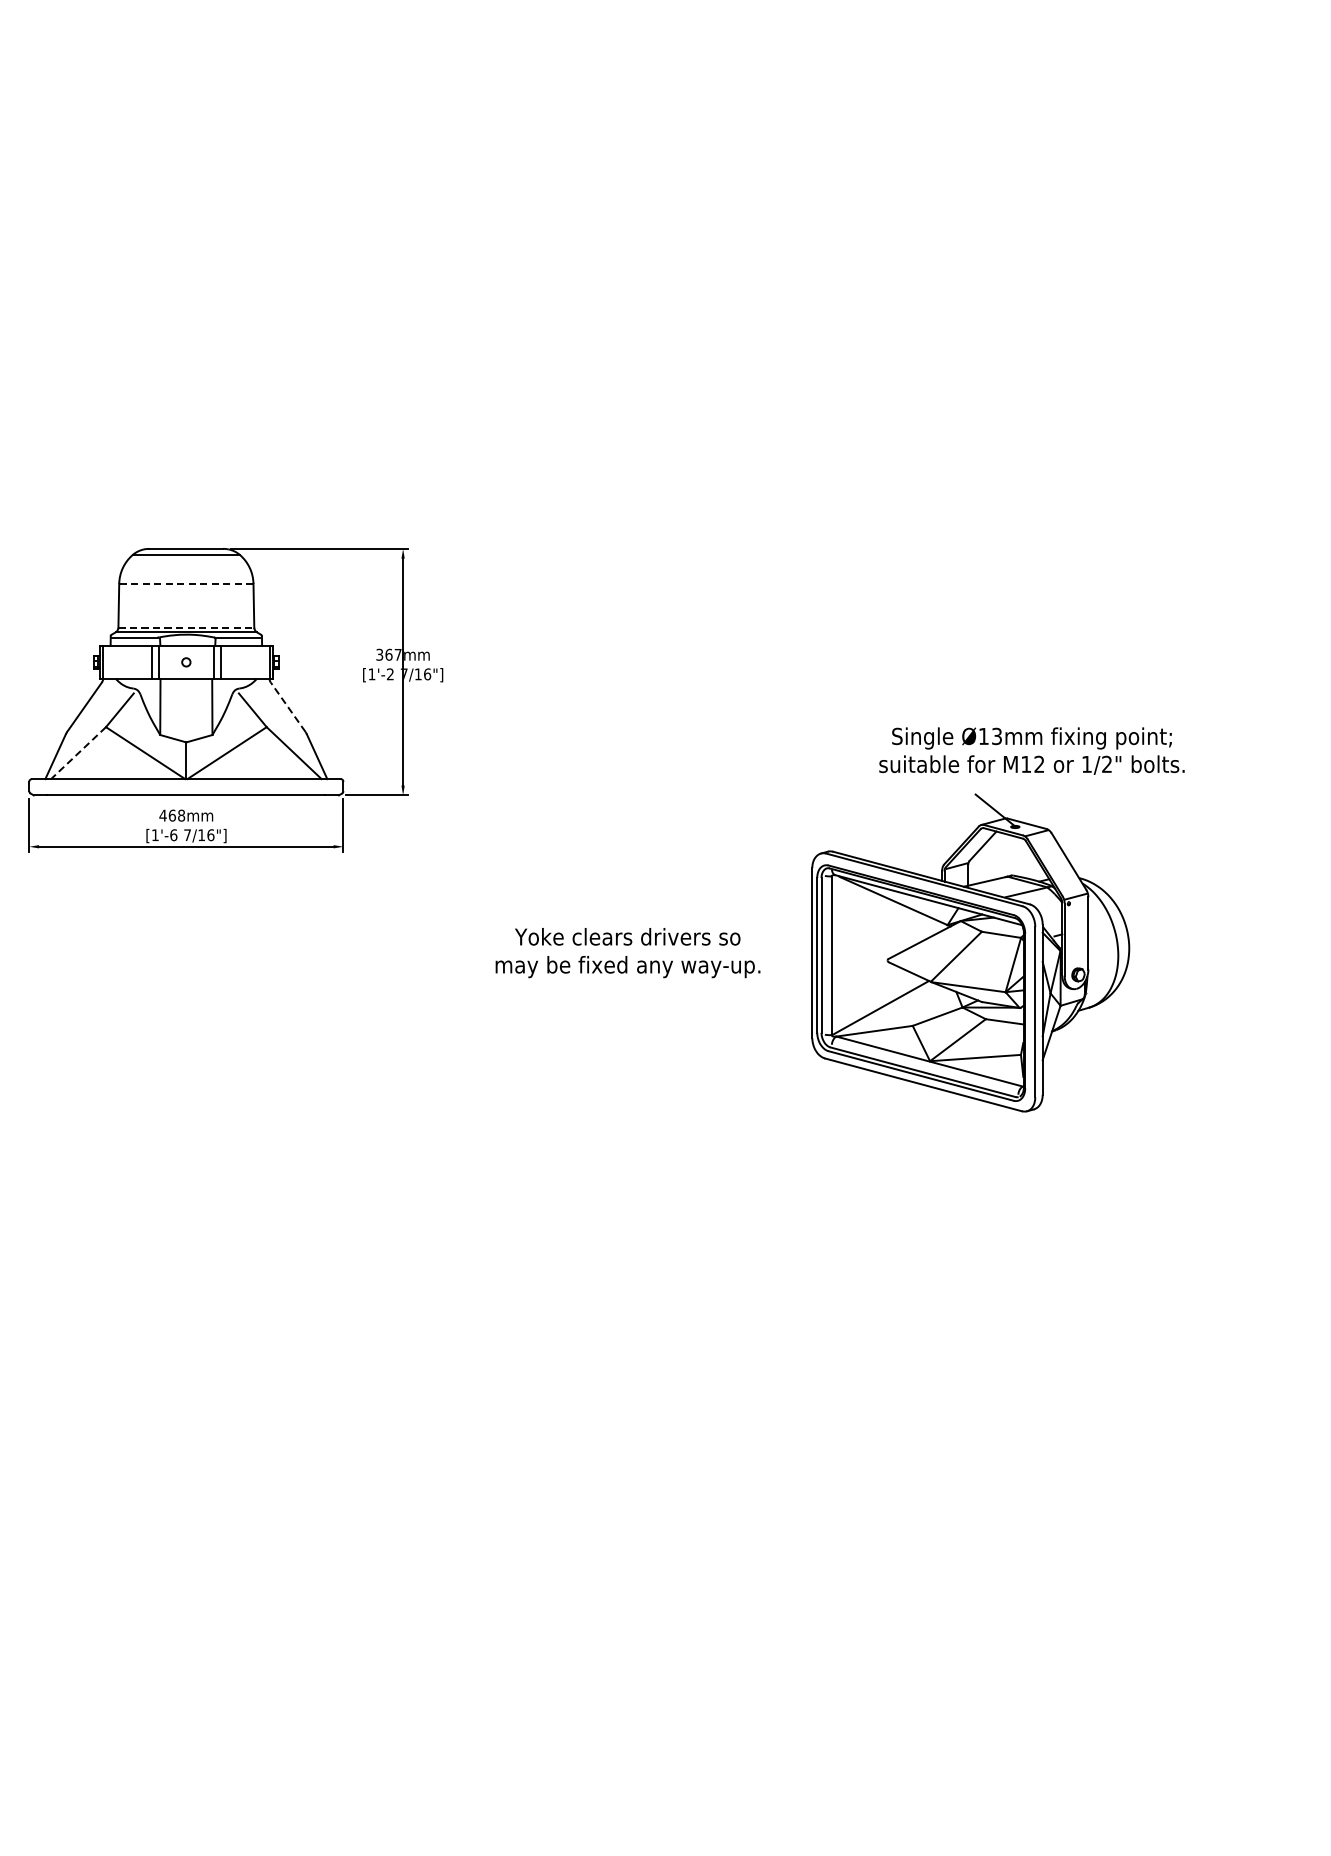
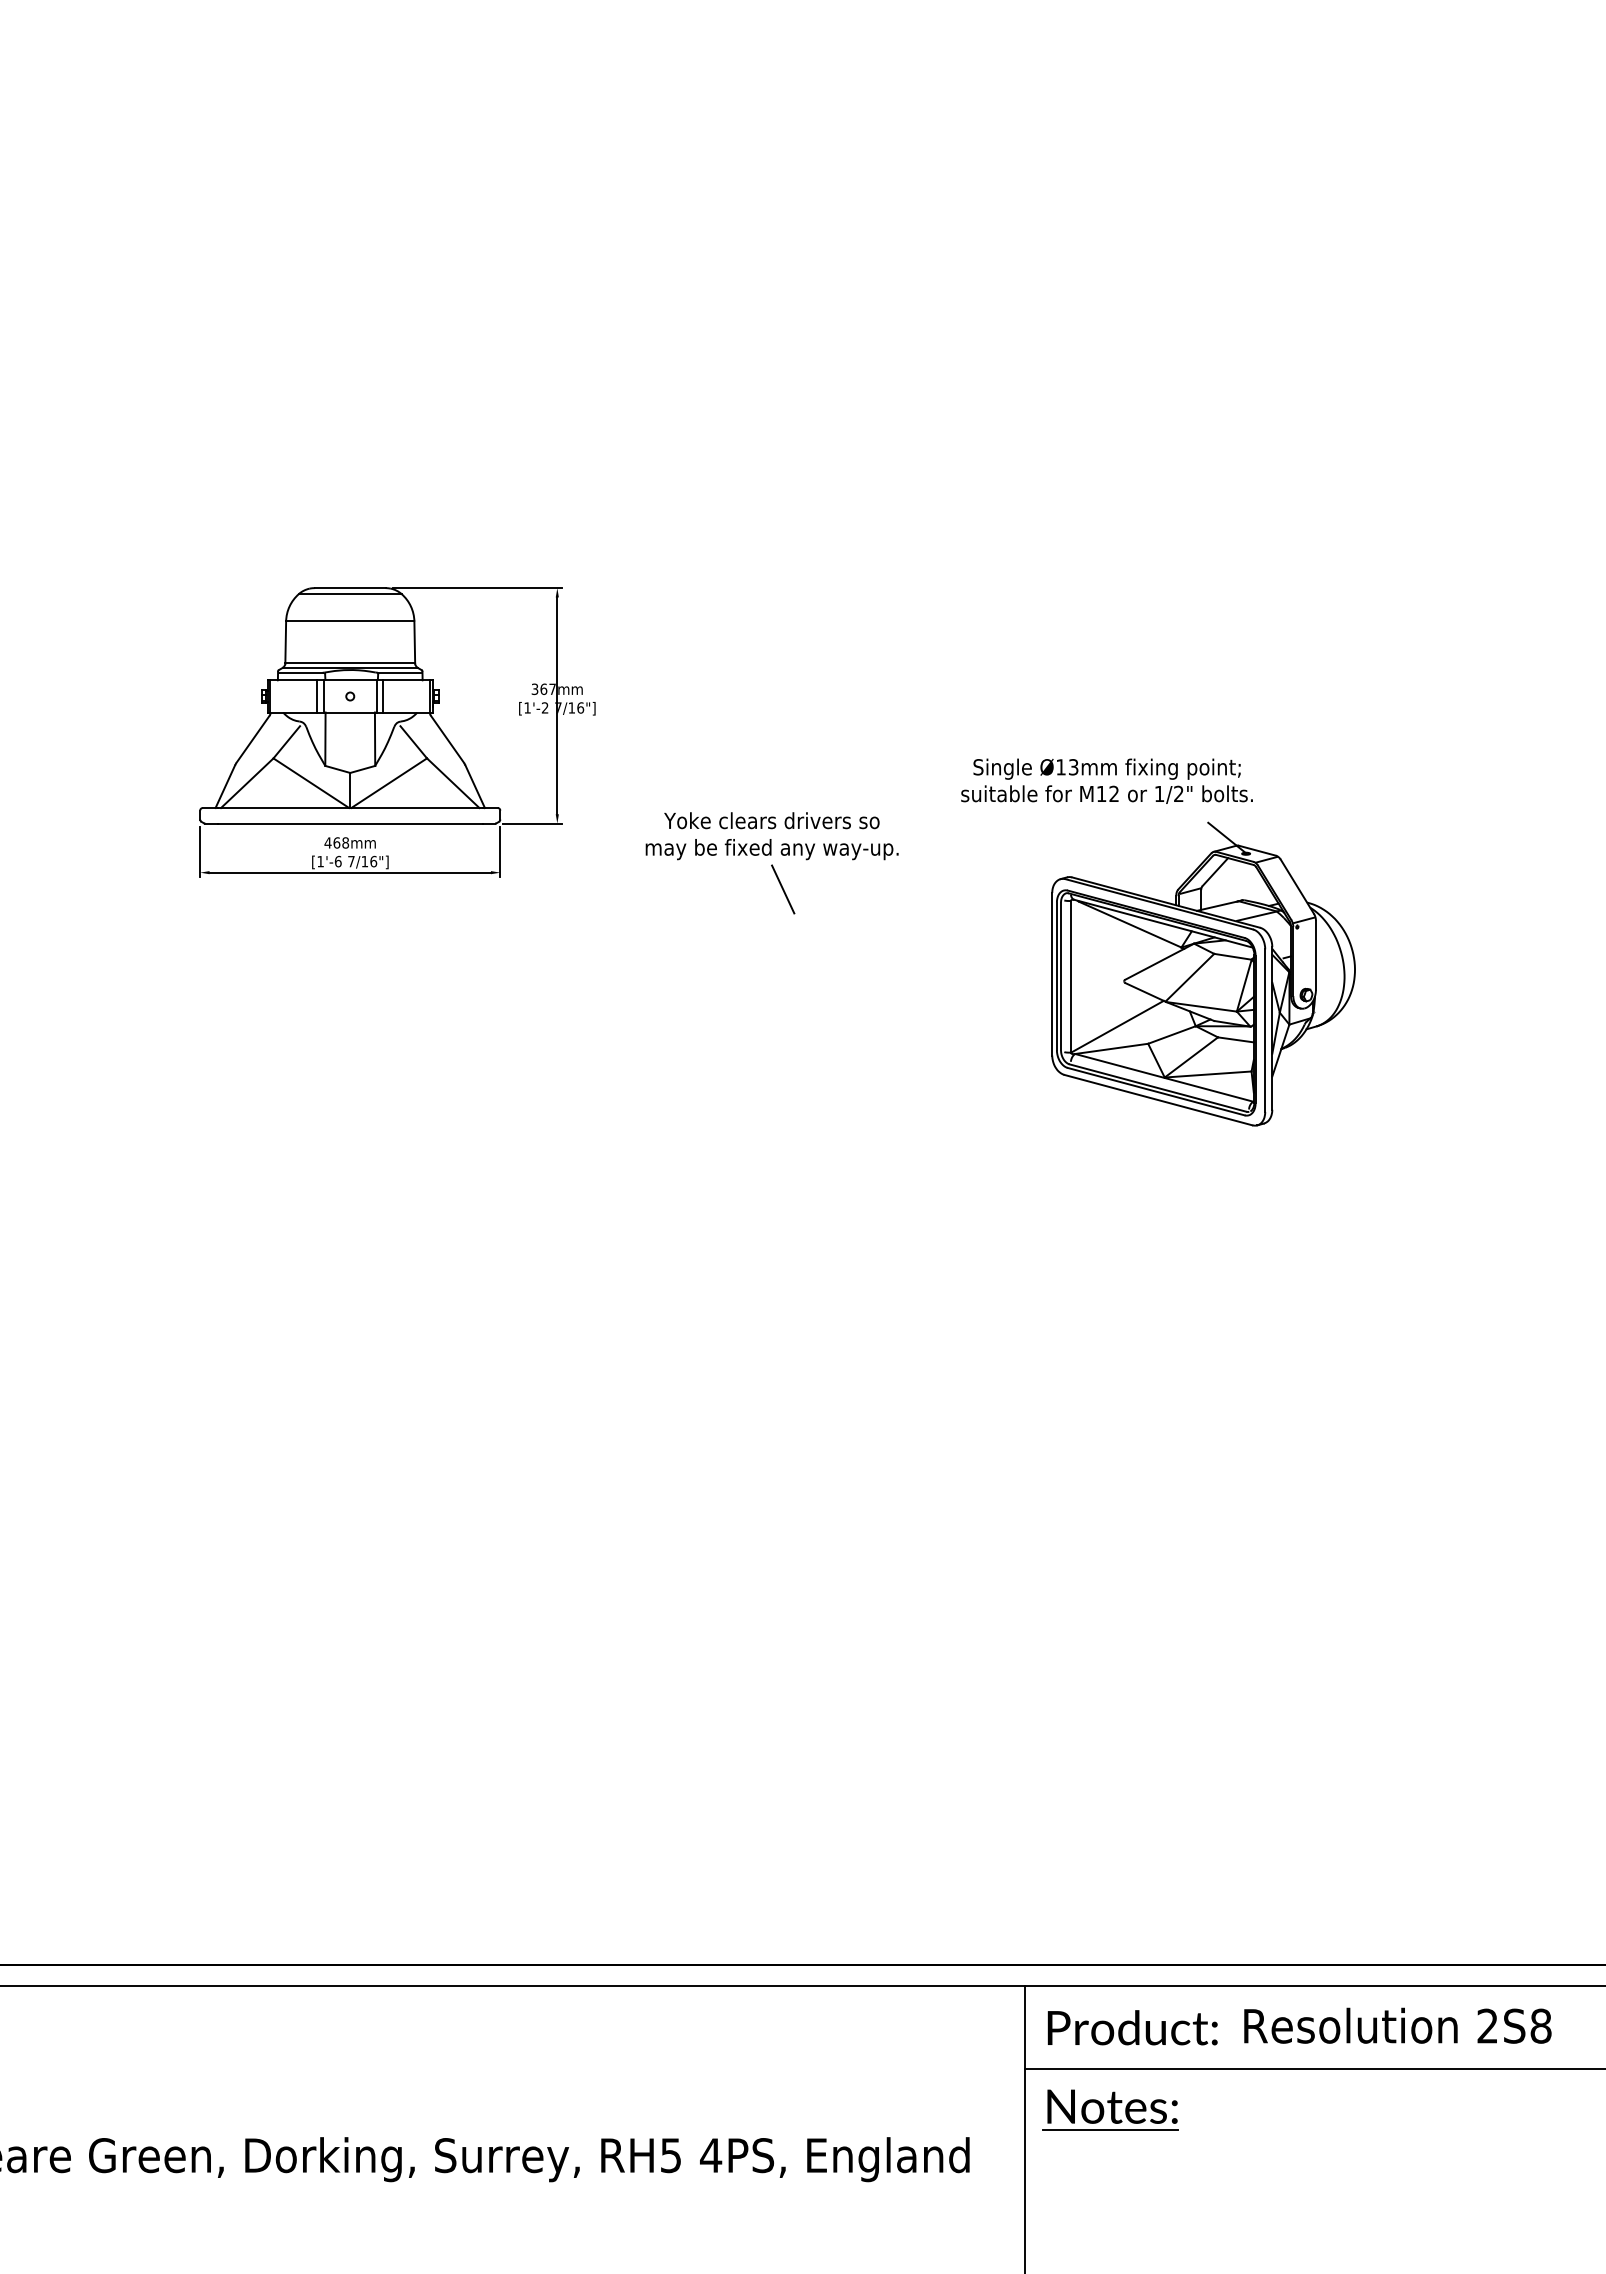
line: (185, 583) -> (349, 621), dashed -> solid
line: (186, 627) -> (350, 663), dashed -> solid
line: (288, 707) -> (447, 739), dashed -> solid
text: (1031, 750) -> (1106, 780), moved
line: (77, 753) -> (246, 783), dashed -> solid
line: (639, 864) -> (783, 889), added
part: (970, 952) -> (1203, 973), moved
text: (627, 953) -> (771, 836), moved

